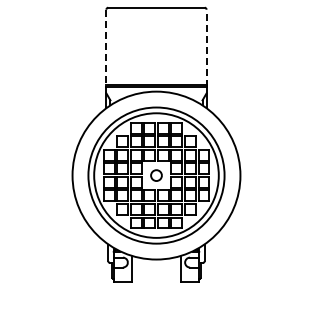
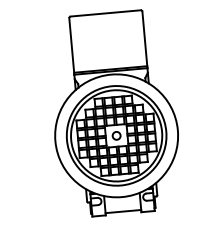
line: (106, 48) -> (71, 46), dashed -> solid
line: (206, 48) -> (144, 39), dashed -> solid
line: (156, 279) -> (123, 211), added

